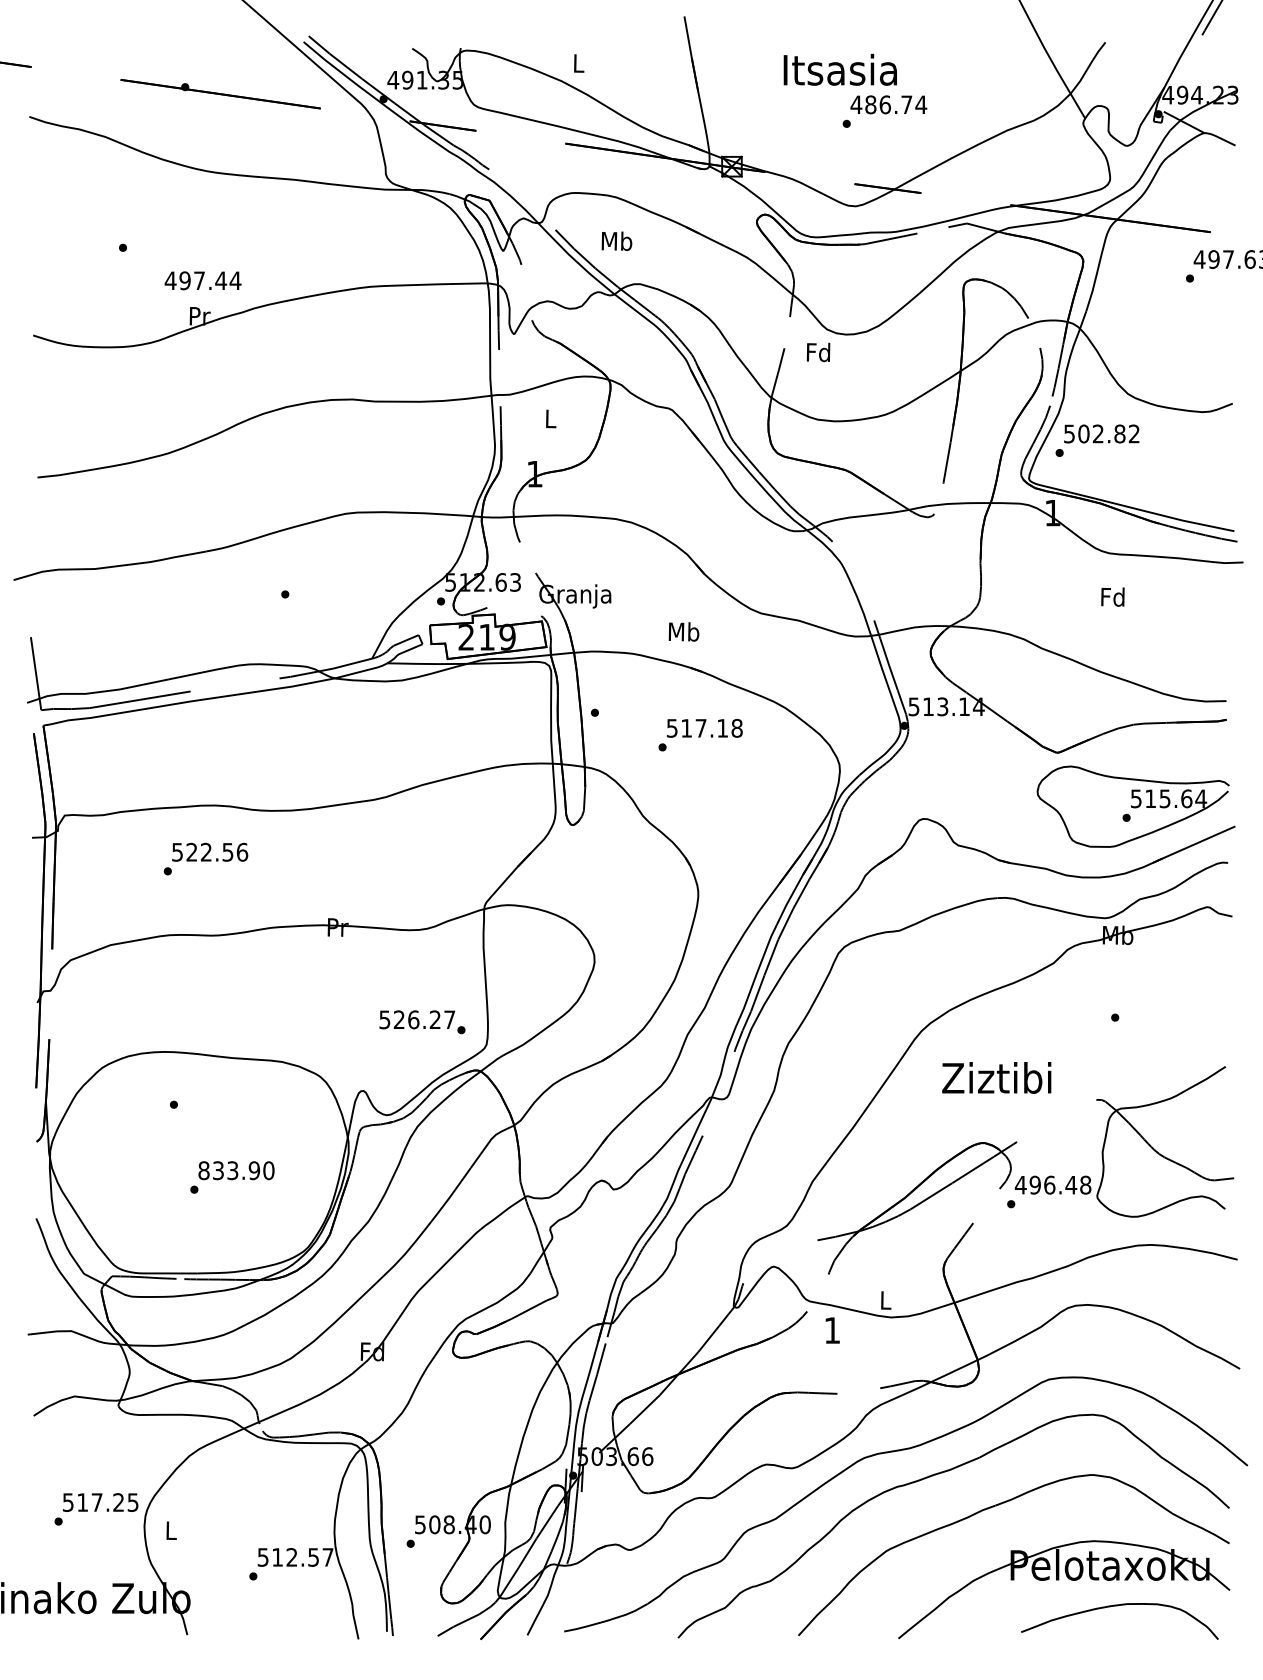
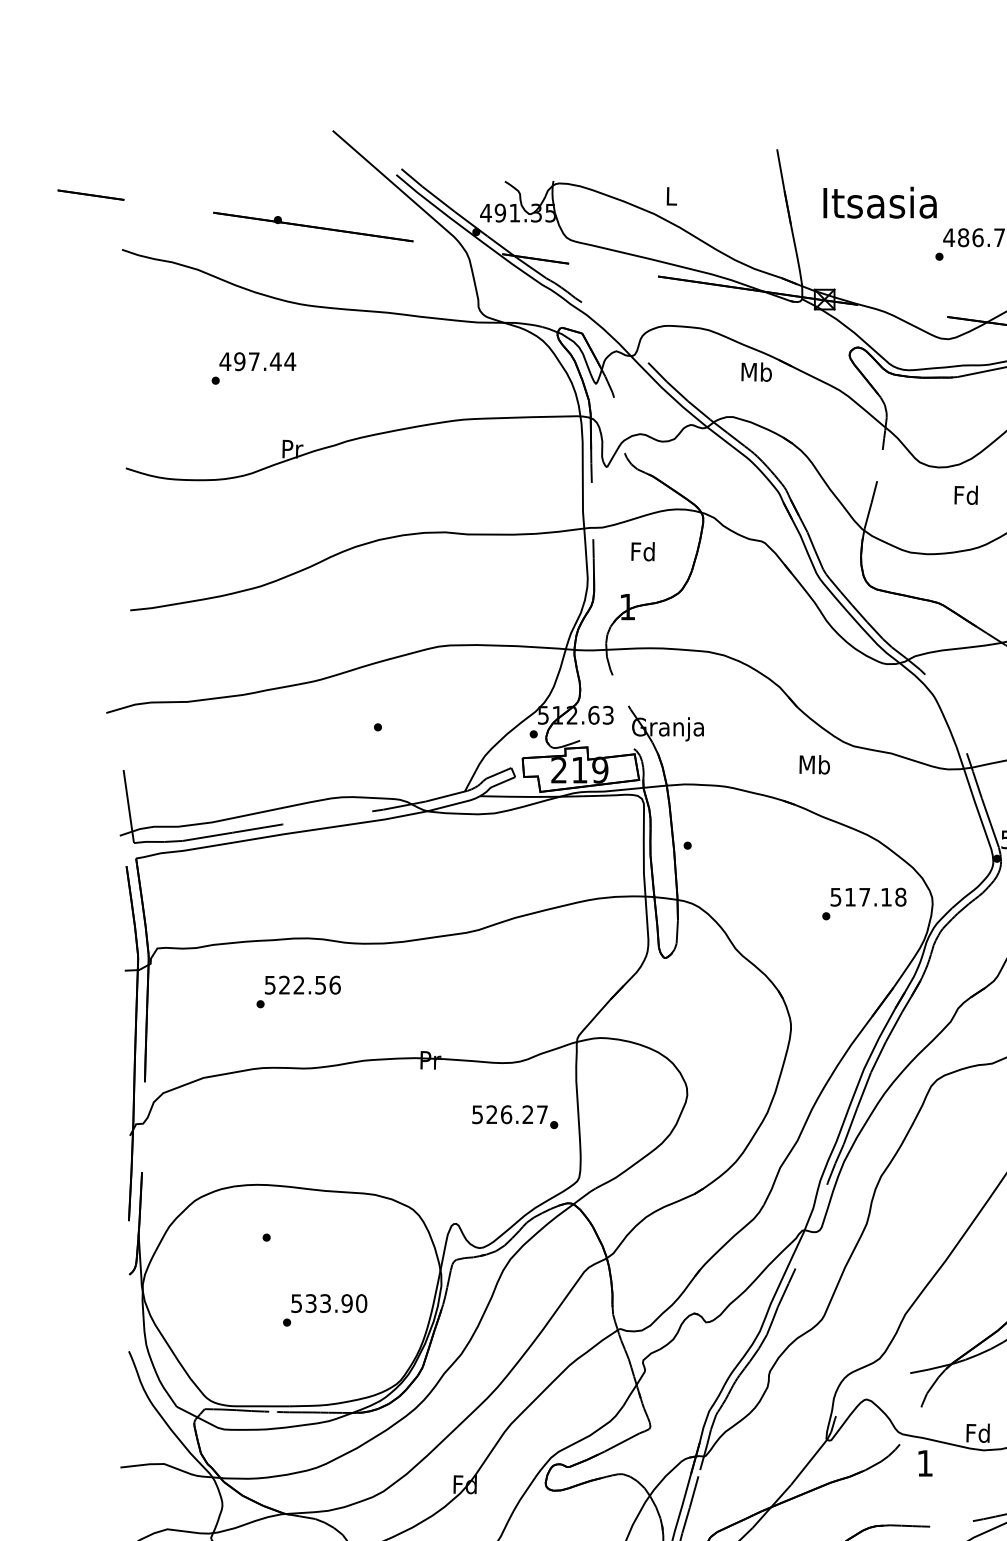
text: (839, 69) -> (879, 202), moved
text: (616, 240) -> (756, 371), moved
text: (202, 280) -> (257, 361), moved
text: (818, 352) -> (966, 495), moved
text: (550, 418) -> (643, 551), L -> Fd
text: (683, 631) -> (814, 764), moved
text: (700, 735) -> (864, 904), moved
text: (422, 1022) -> (515, 1117), moved
text: (203, 1170) -> (296, 1303), 833.90 -> 533.90
text: (885, 1300) -> (978, 1433), L -> Fd

